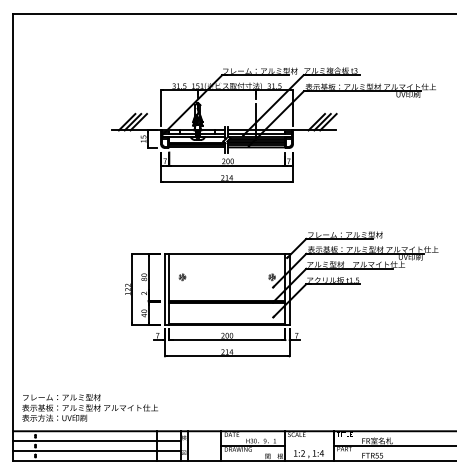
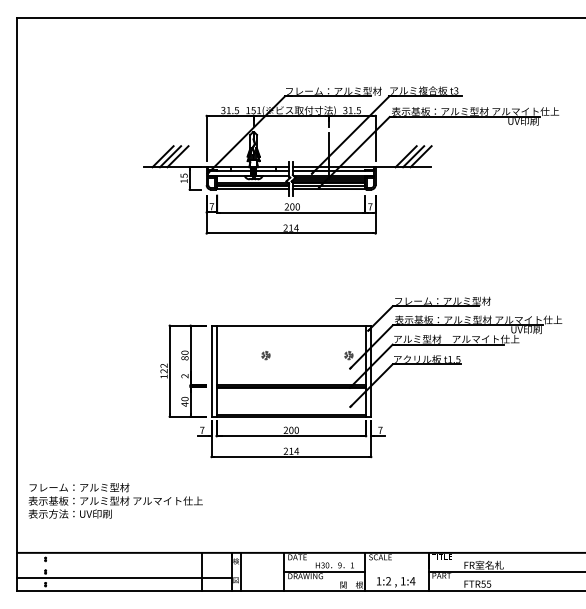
part: (182, 277) -> (265, 355), moved
text: (90, 407) -> (115, 500), moved
line: (97, 441) -> (124, 565), removed

